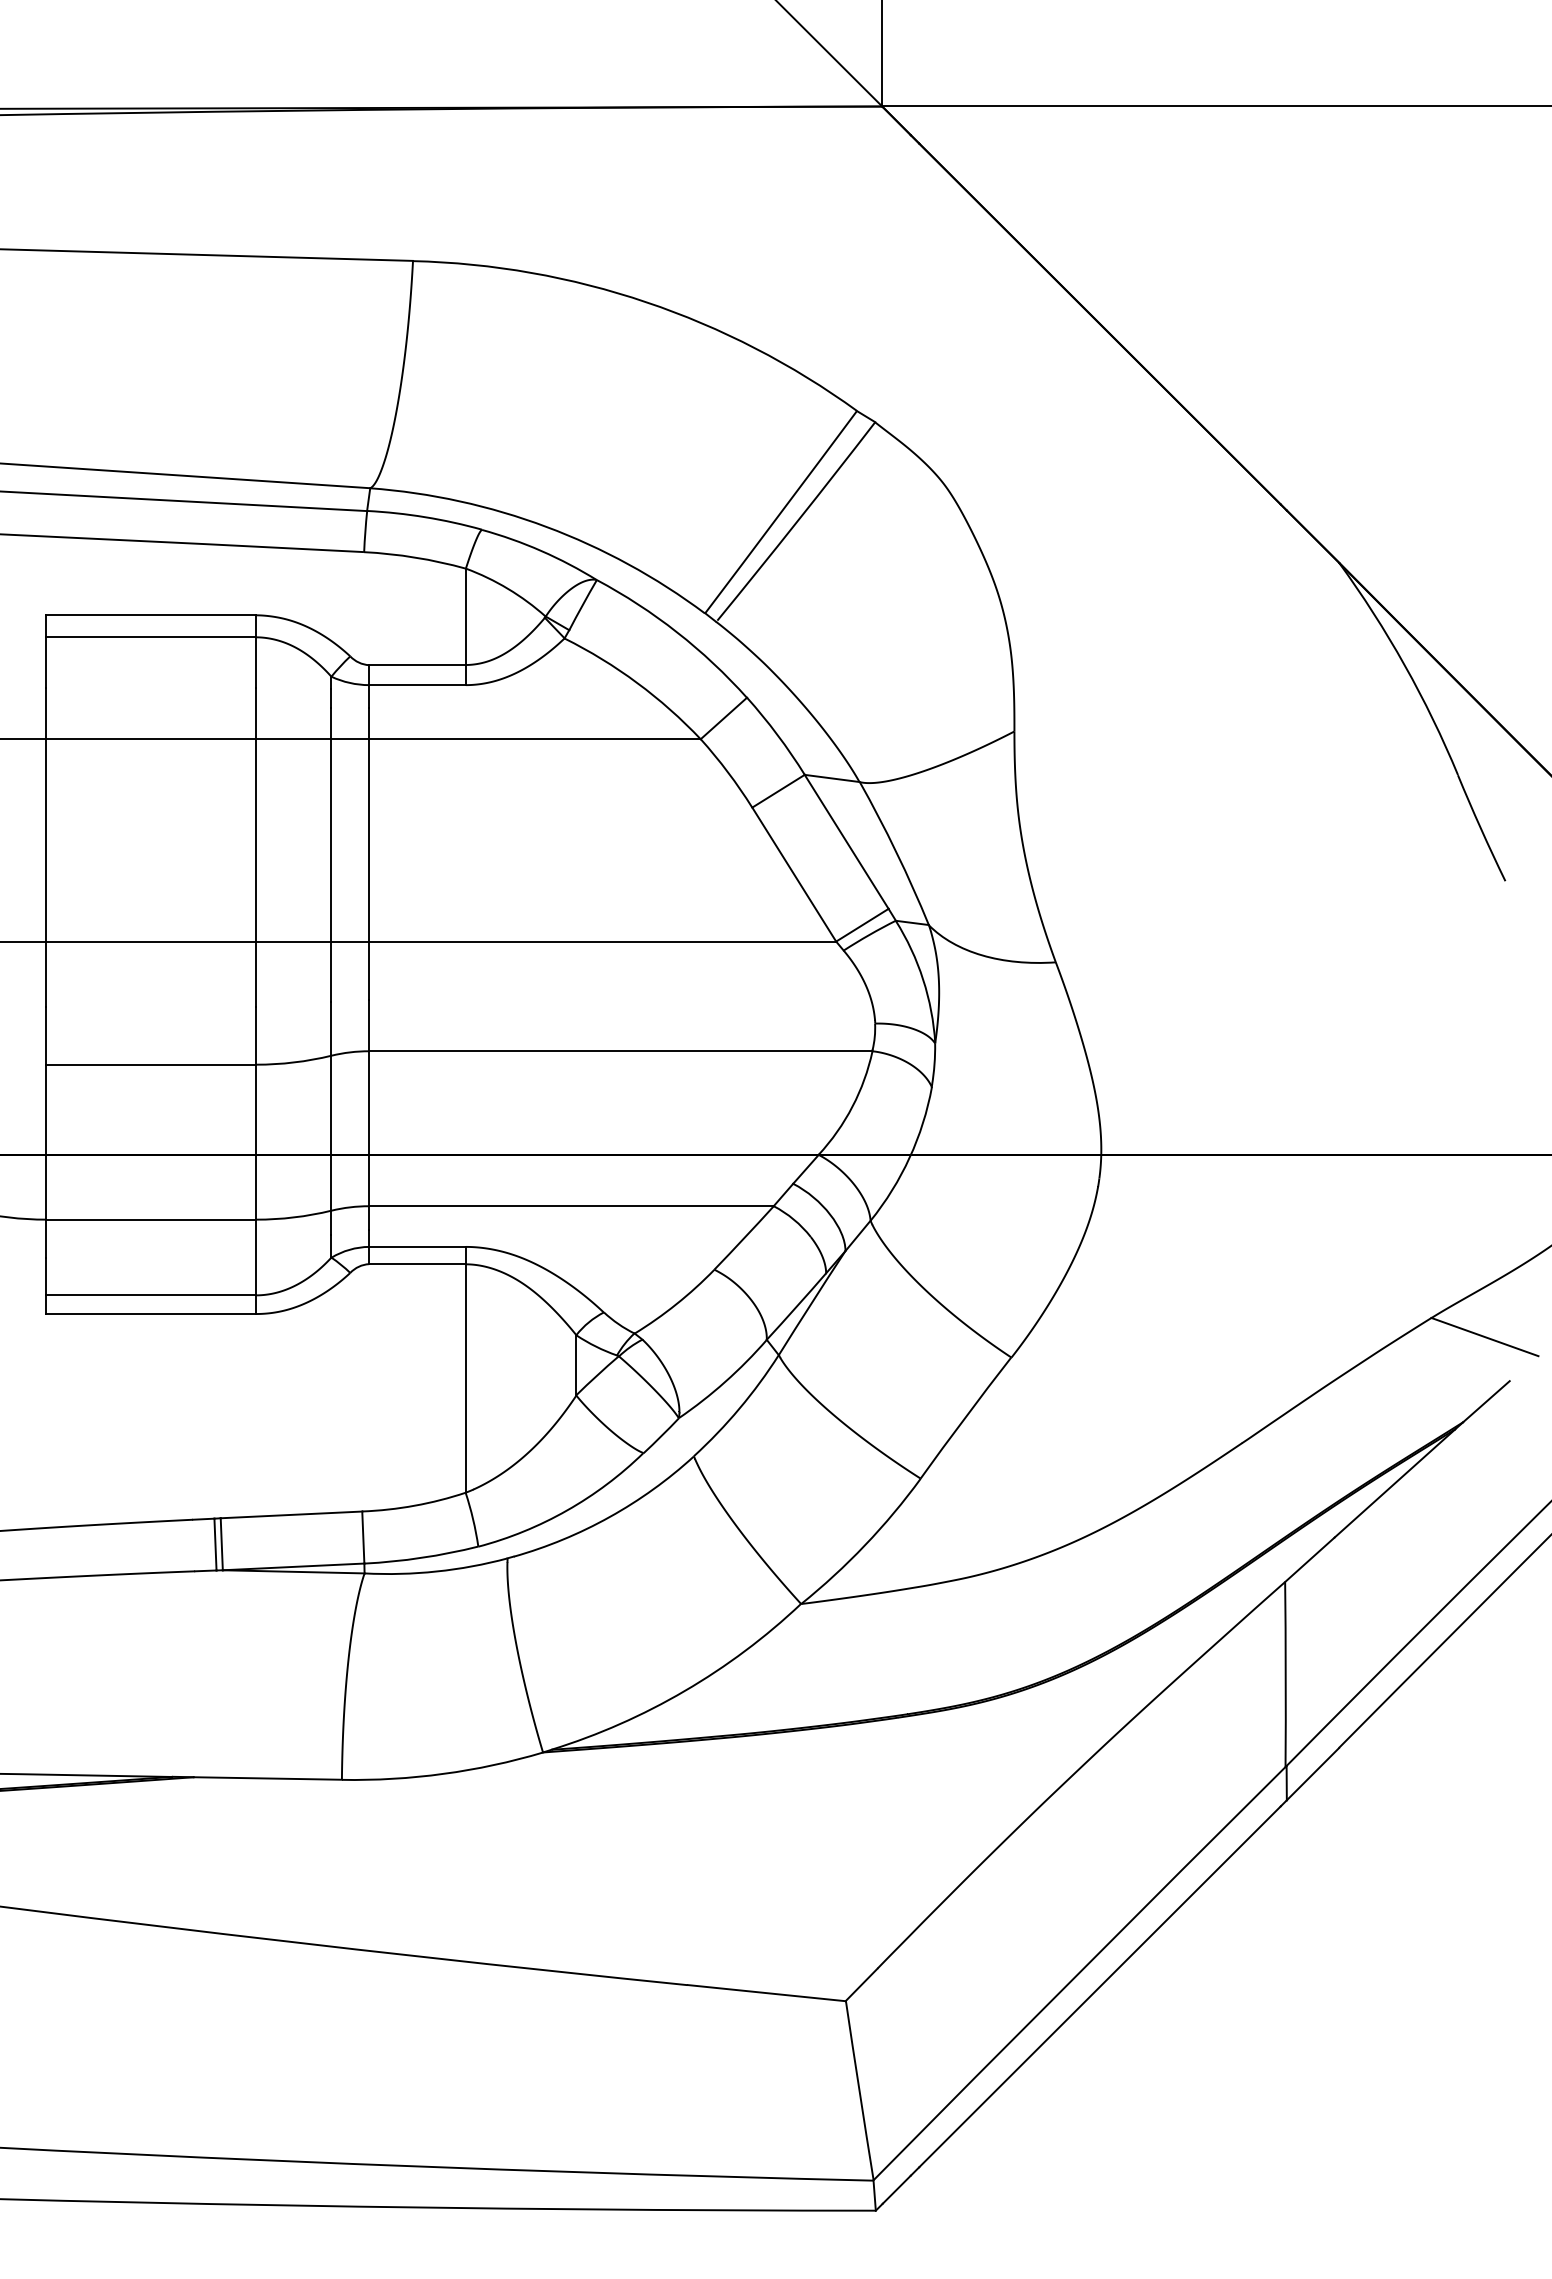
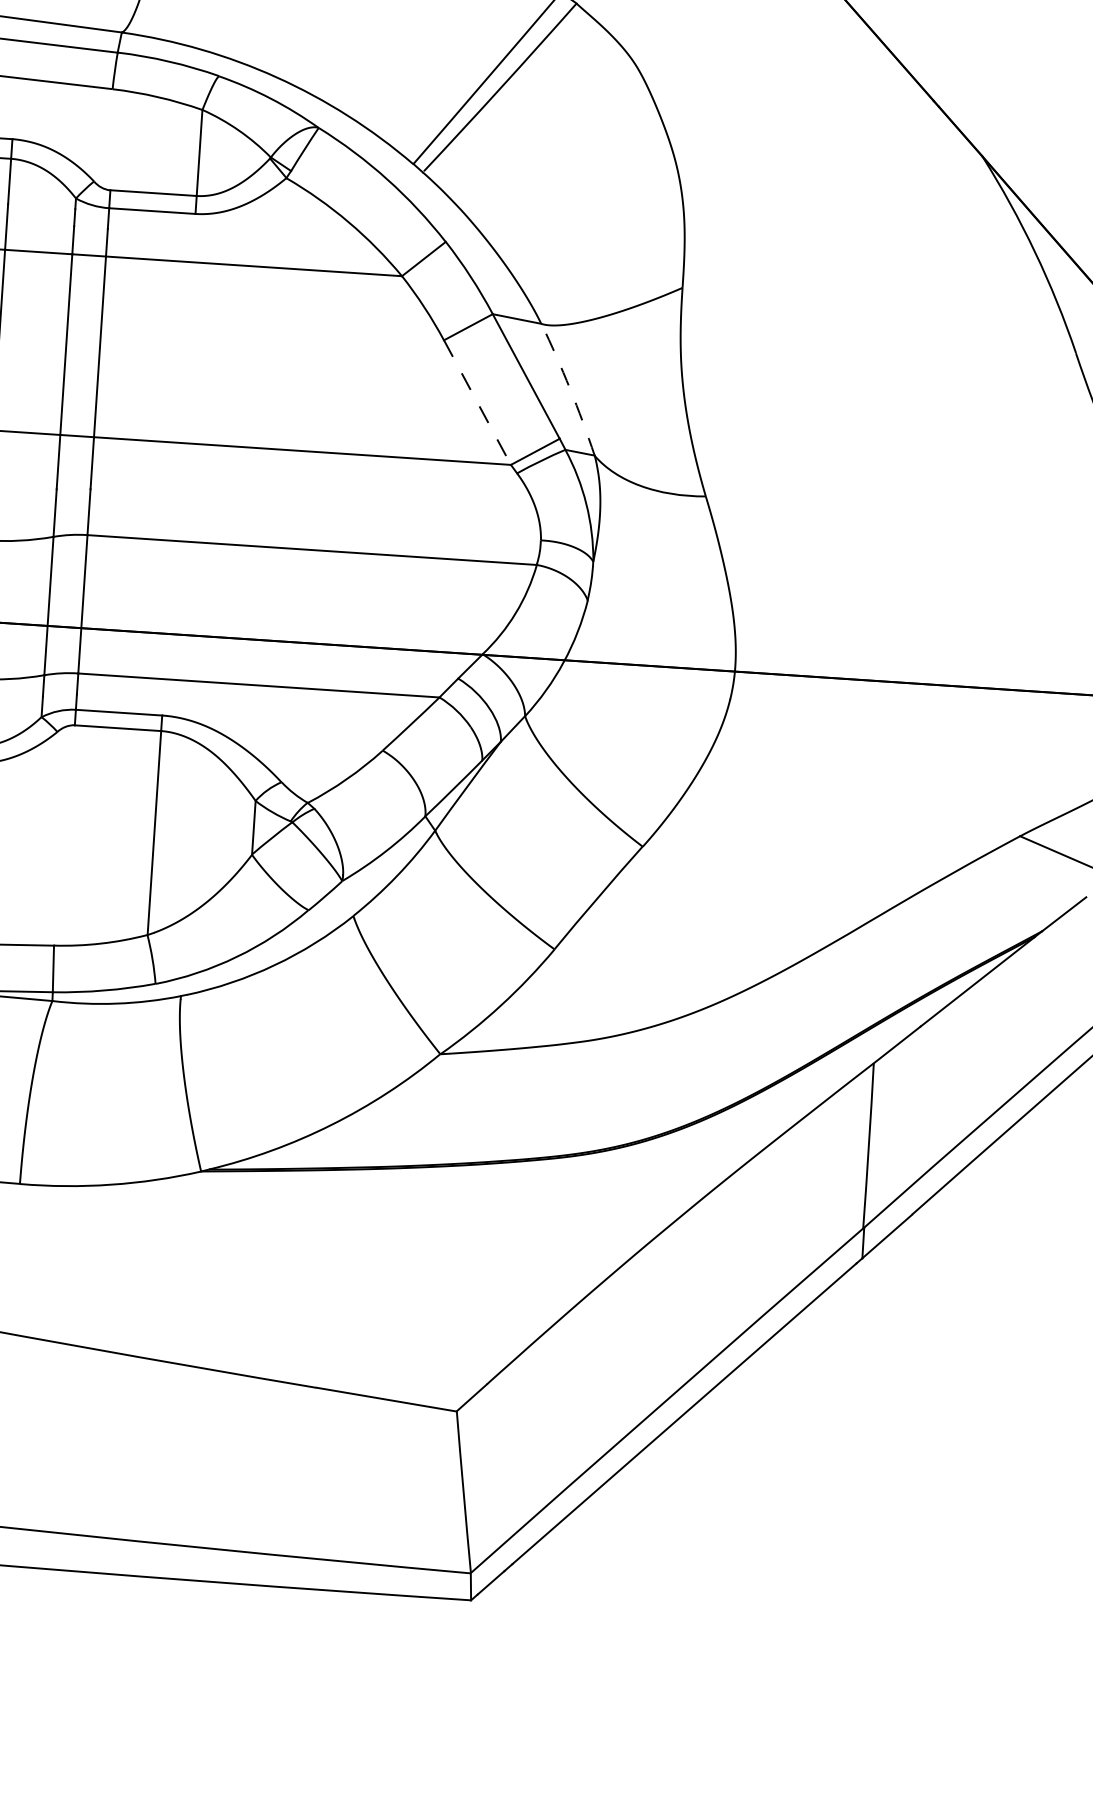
arc: (896, 852) -> (570, 388), solid -> dashed
line: (794, 875) -> (477, 403), solid -> dashed

